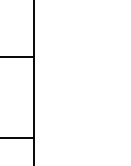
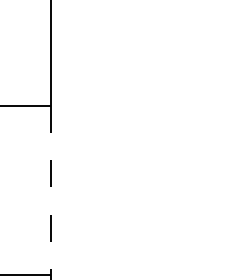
line: (34, 97) -> (51, 190), solid -> dashed

